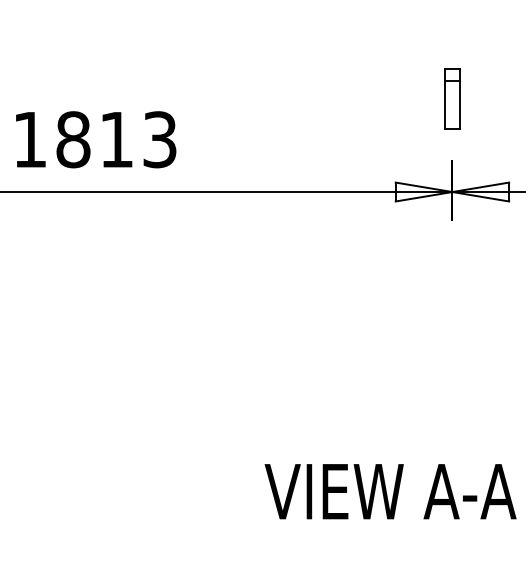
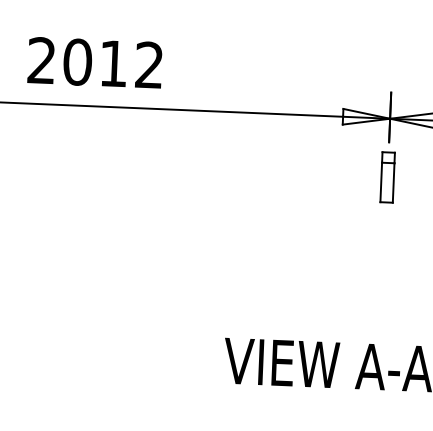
part: (452, 98) -> (387, 177), moved
text: (94, 139) -> (95, 62), 1813 -> 2012

